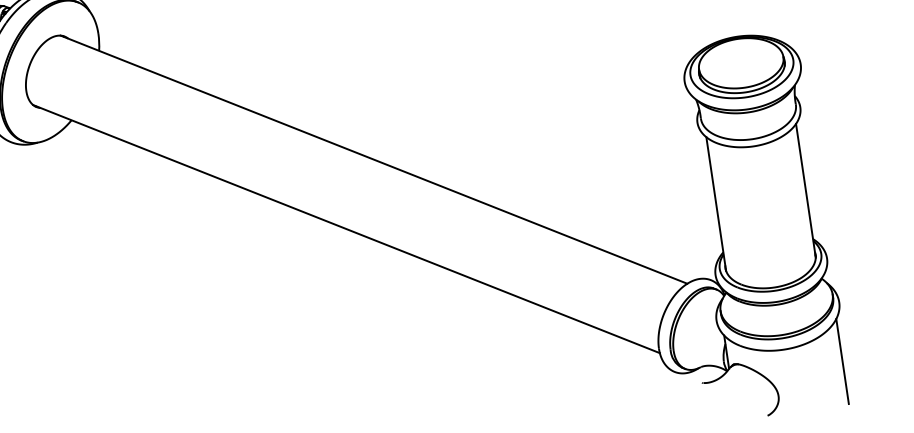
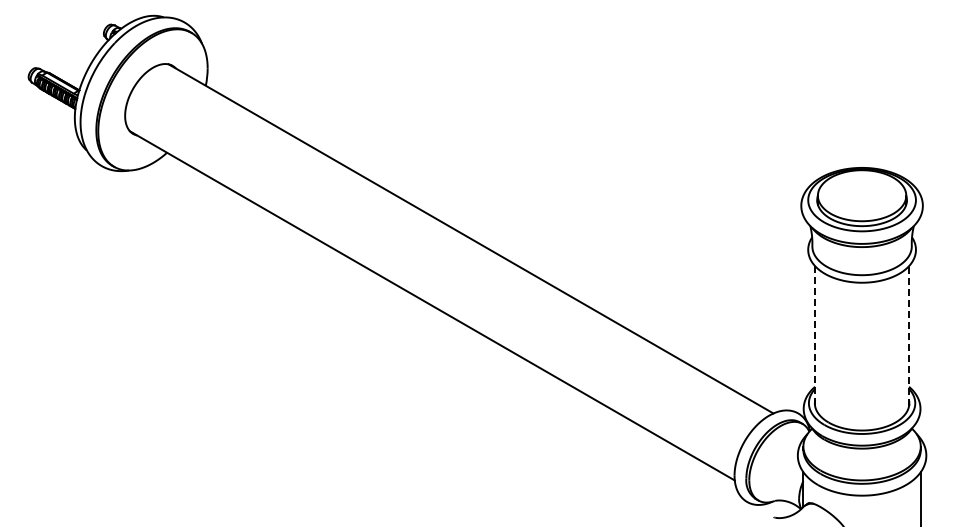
line: (806, 190) -> (909, 335), solid -> dashed
line: (716, 204) -> (815, 336), solid -> dashed

